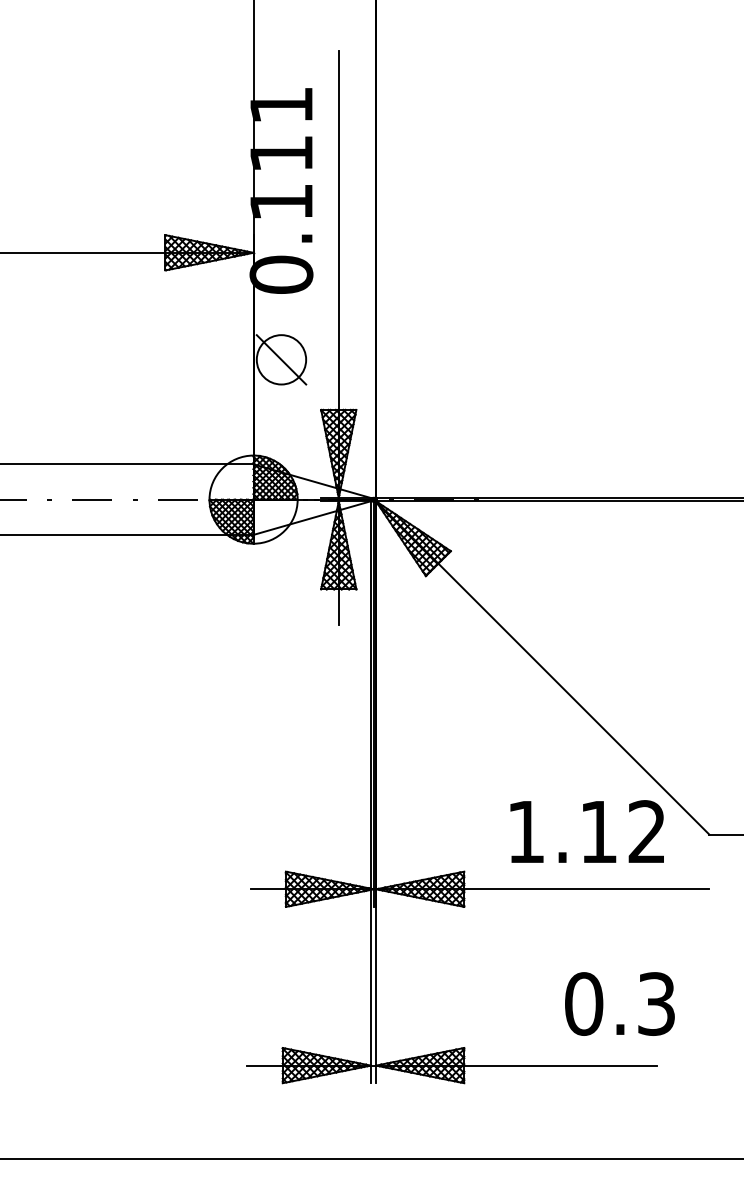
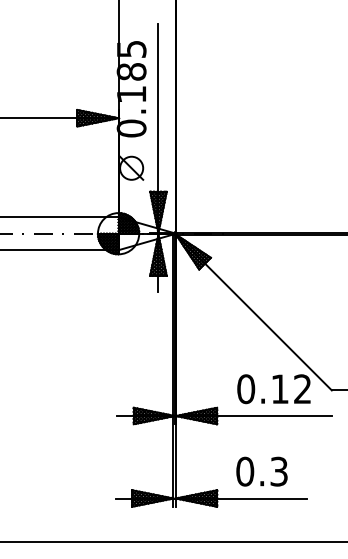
text: (281, 129) -> (131, 60), 0.111 -> 0.185
text: (526, 832) -> (246, 389), 1.12 -> 0.12
text: (618, 1003) -> (261, 471), moved

